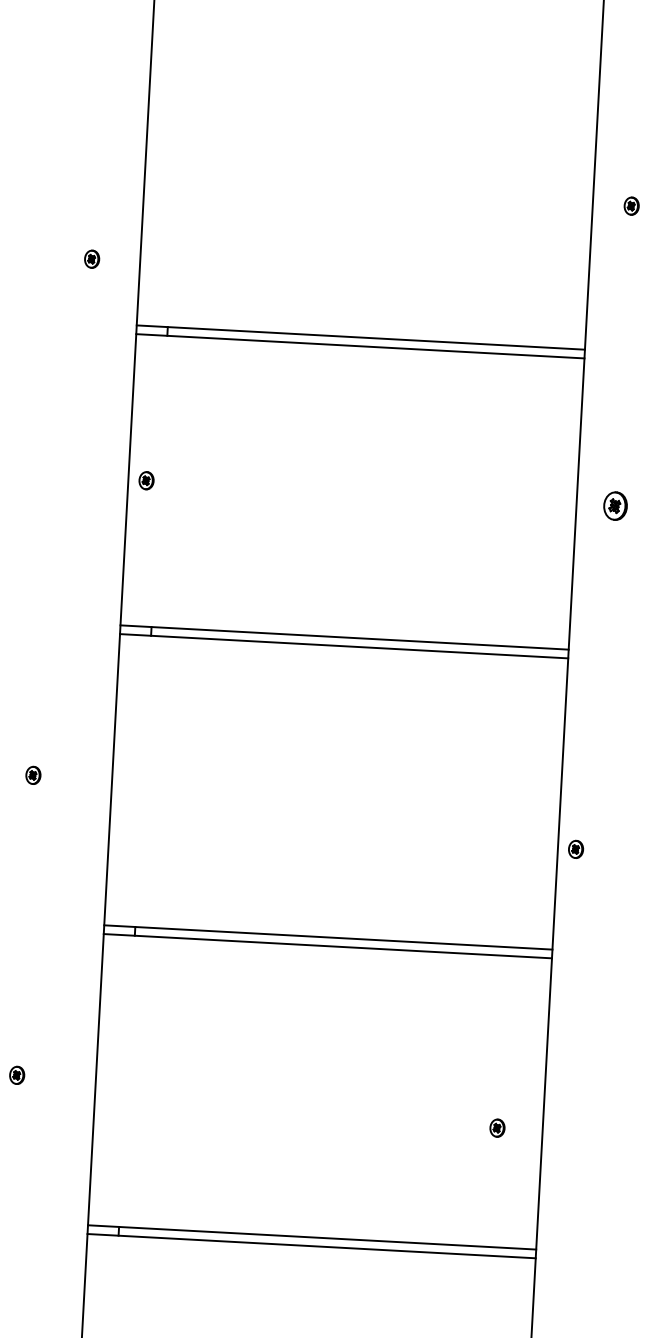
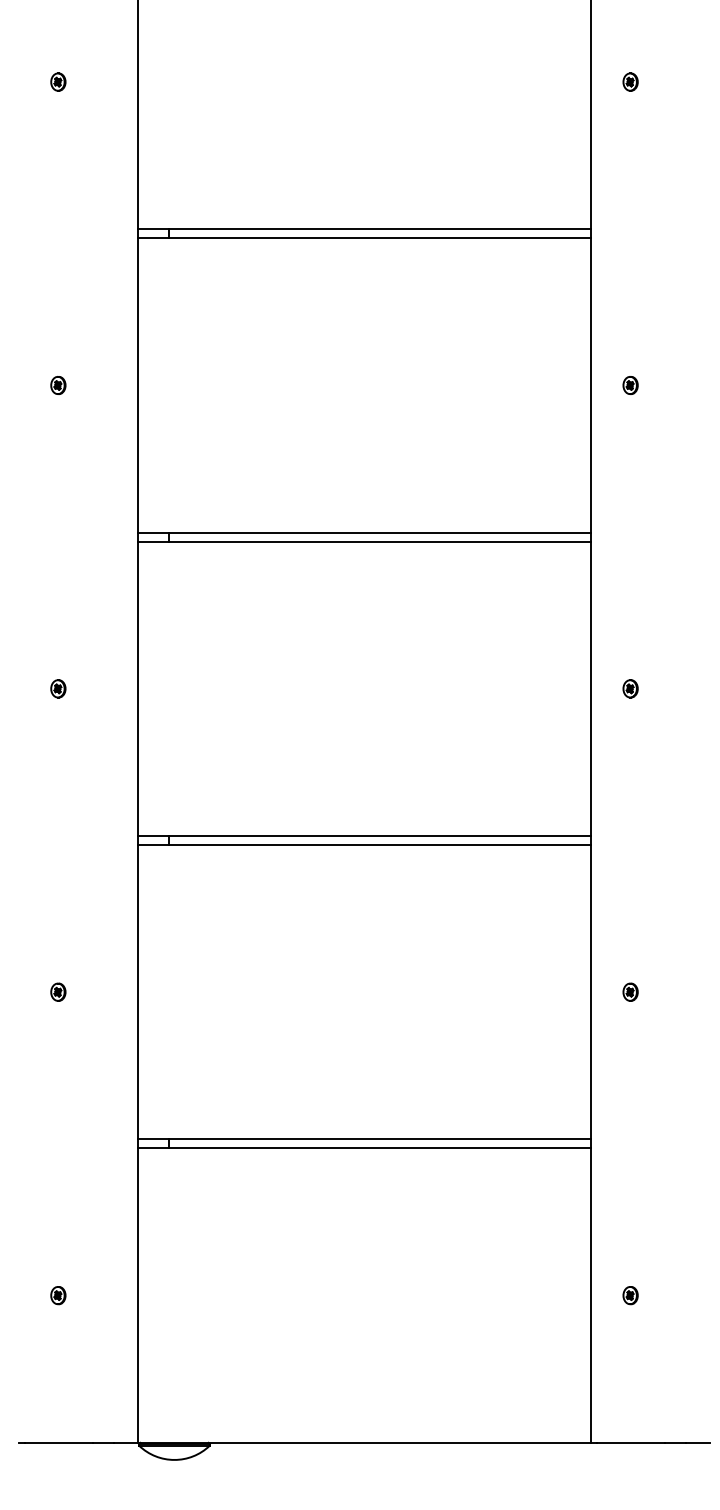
part: (92, 258) -> (58, 81), moved
part: (146, 480) -> (58, 385), moved
part: (615, 506) -> (630, 385), size x0.62
part: (575, 849) -> (630, 688), moved
part: (497, 1127) -> (630, 991), moved

